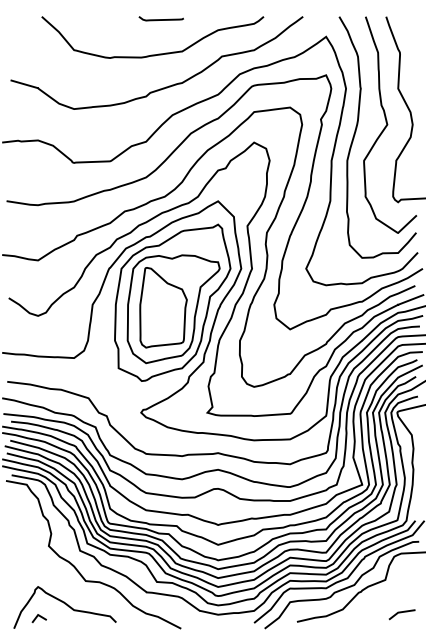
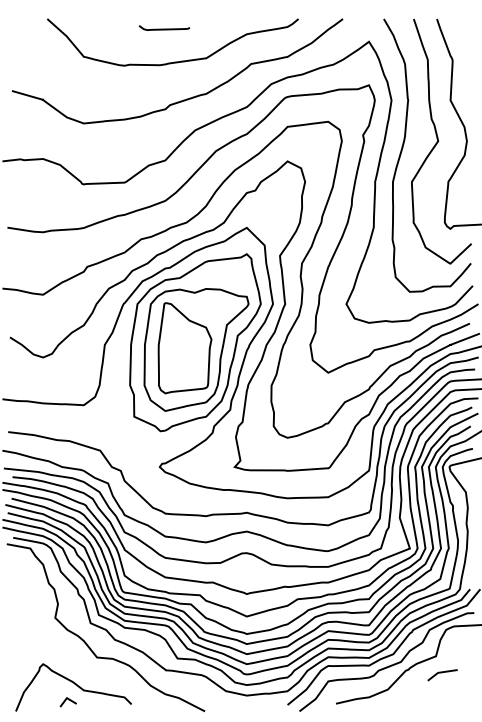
curve: (160, 19) -> (163, 28), moved
line: (401, 613) -> (441, 673), moved
line: (37, 617) -> (66, 700), moved

